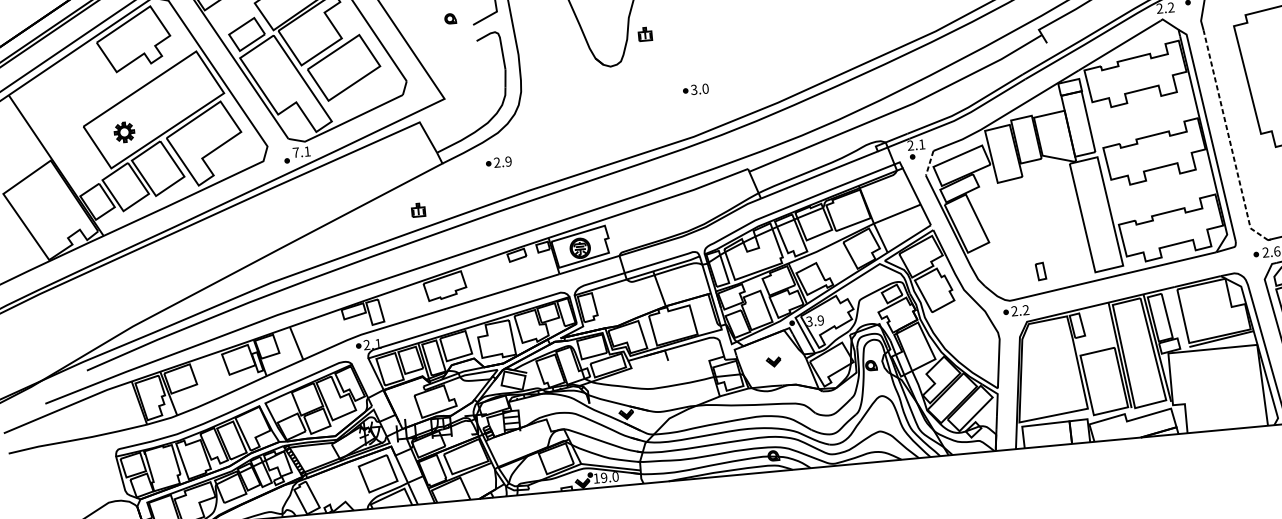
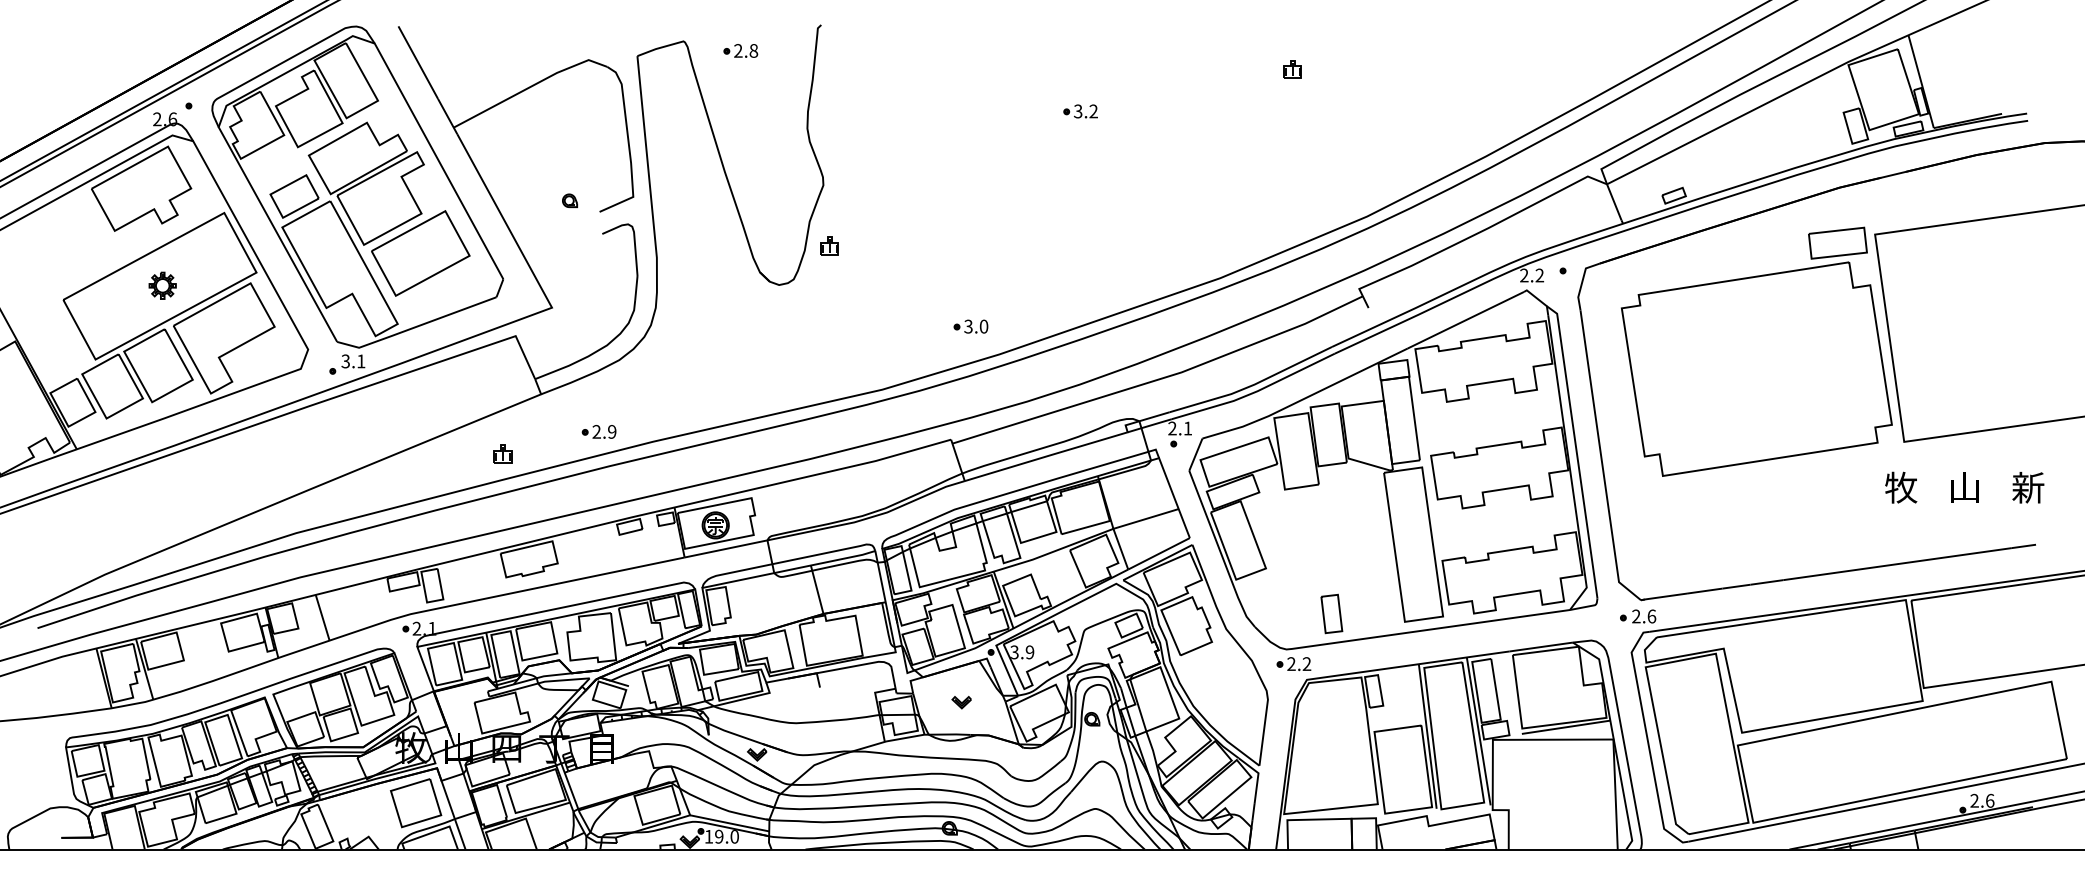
part: (695, 89) -> (970, 326), moved
part: (124, 132) -> (162, 285), moved
line: (1229, 139) -> (1601, 460), dashed -> solid
text: (295, 152) -> (345, 361), 7.1 -> 3.1
part: (498, 162) -> (598, 431), moved
line: (929, 163) -> (1195, 455), dashed -> solid
part: (1040, 271) -> (1331, 613), size x1.67

